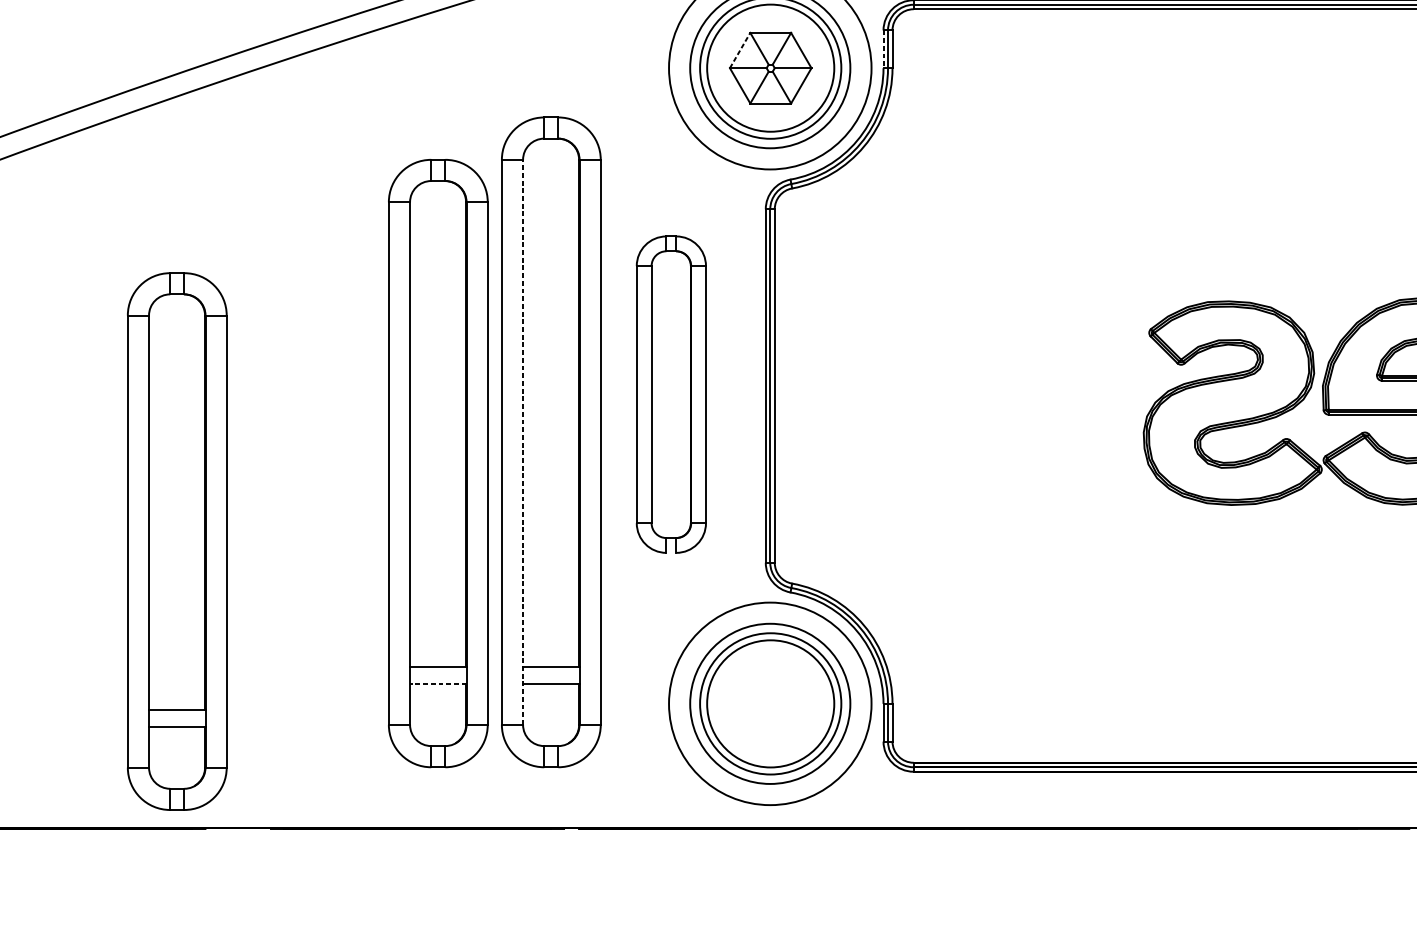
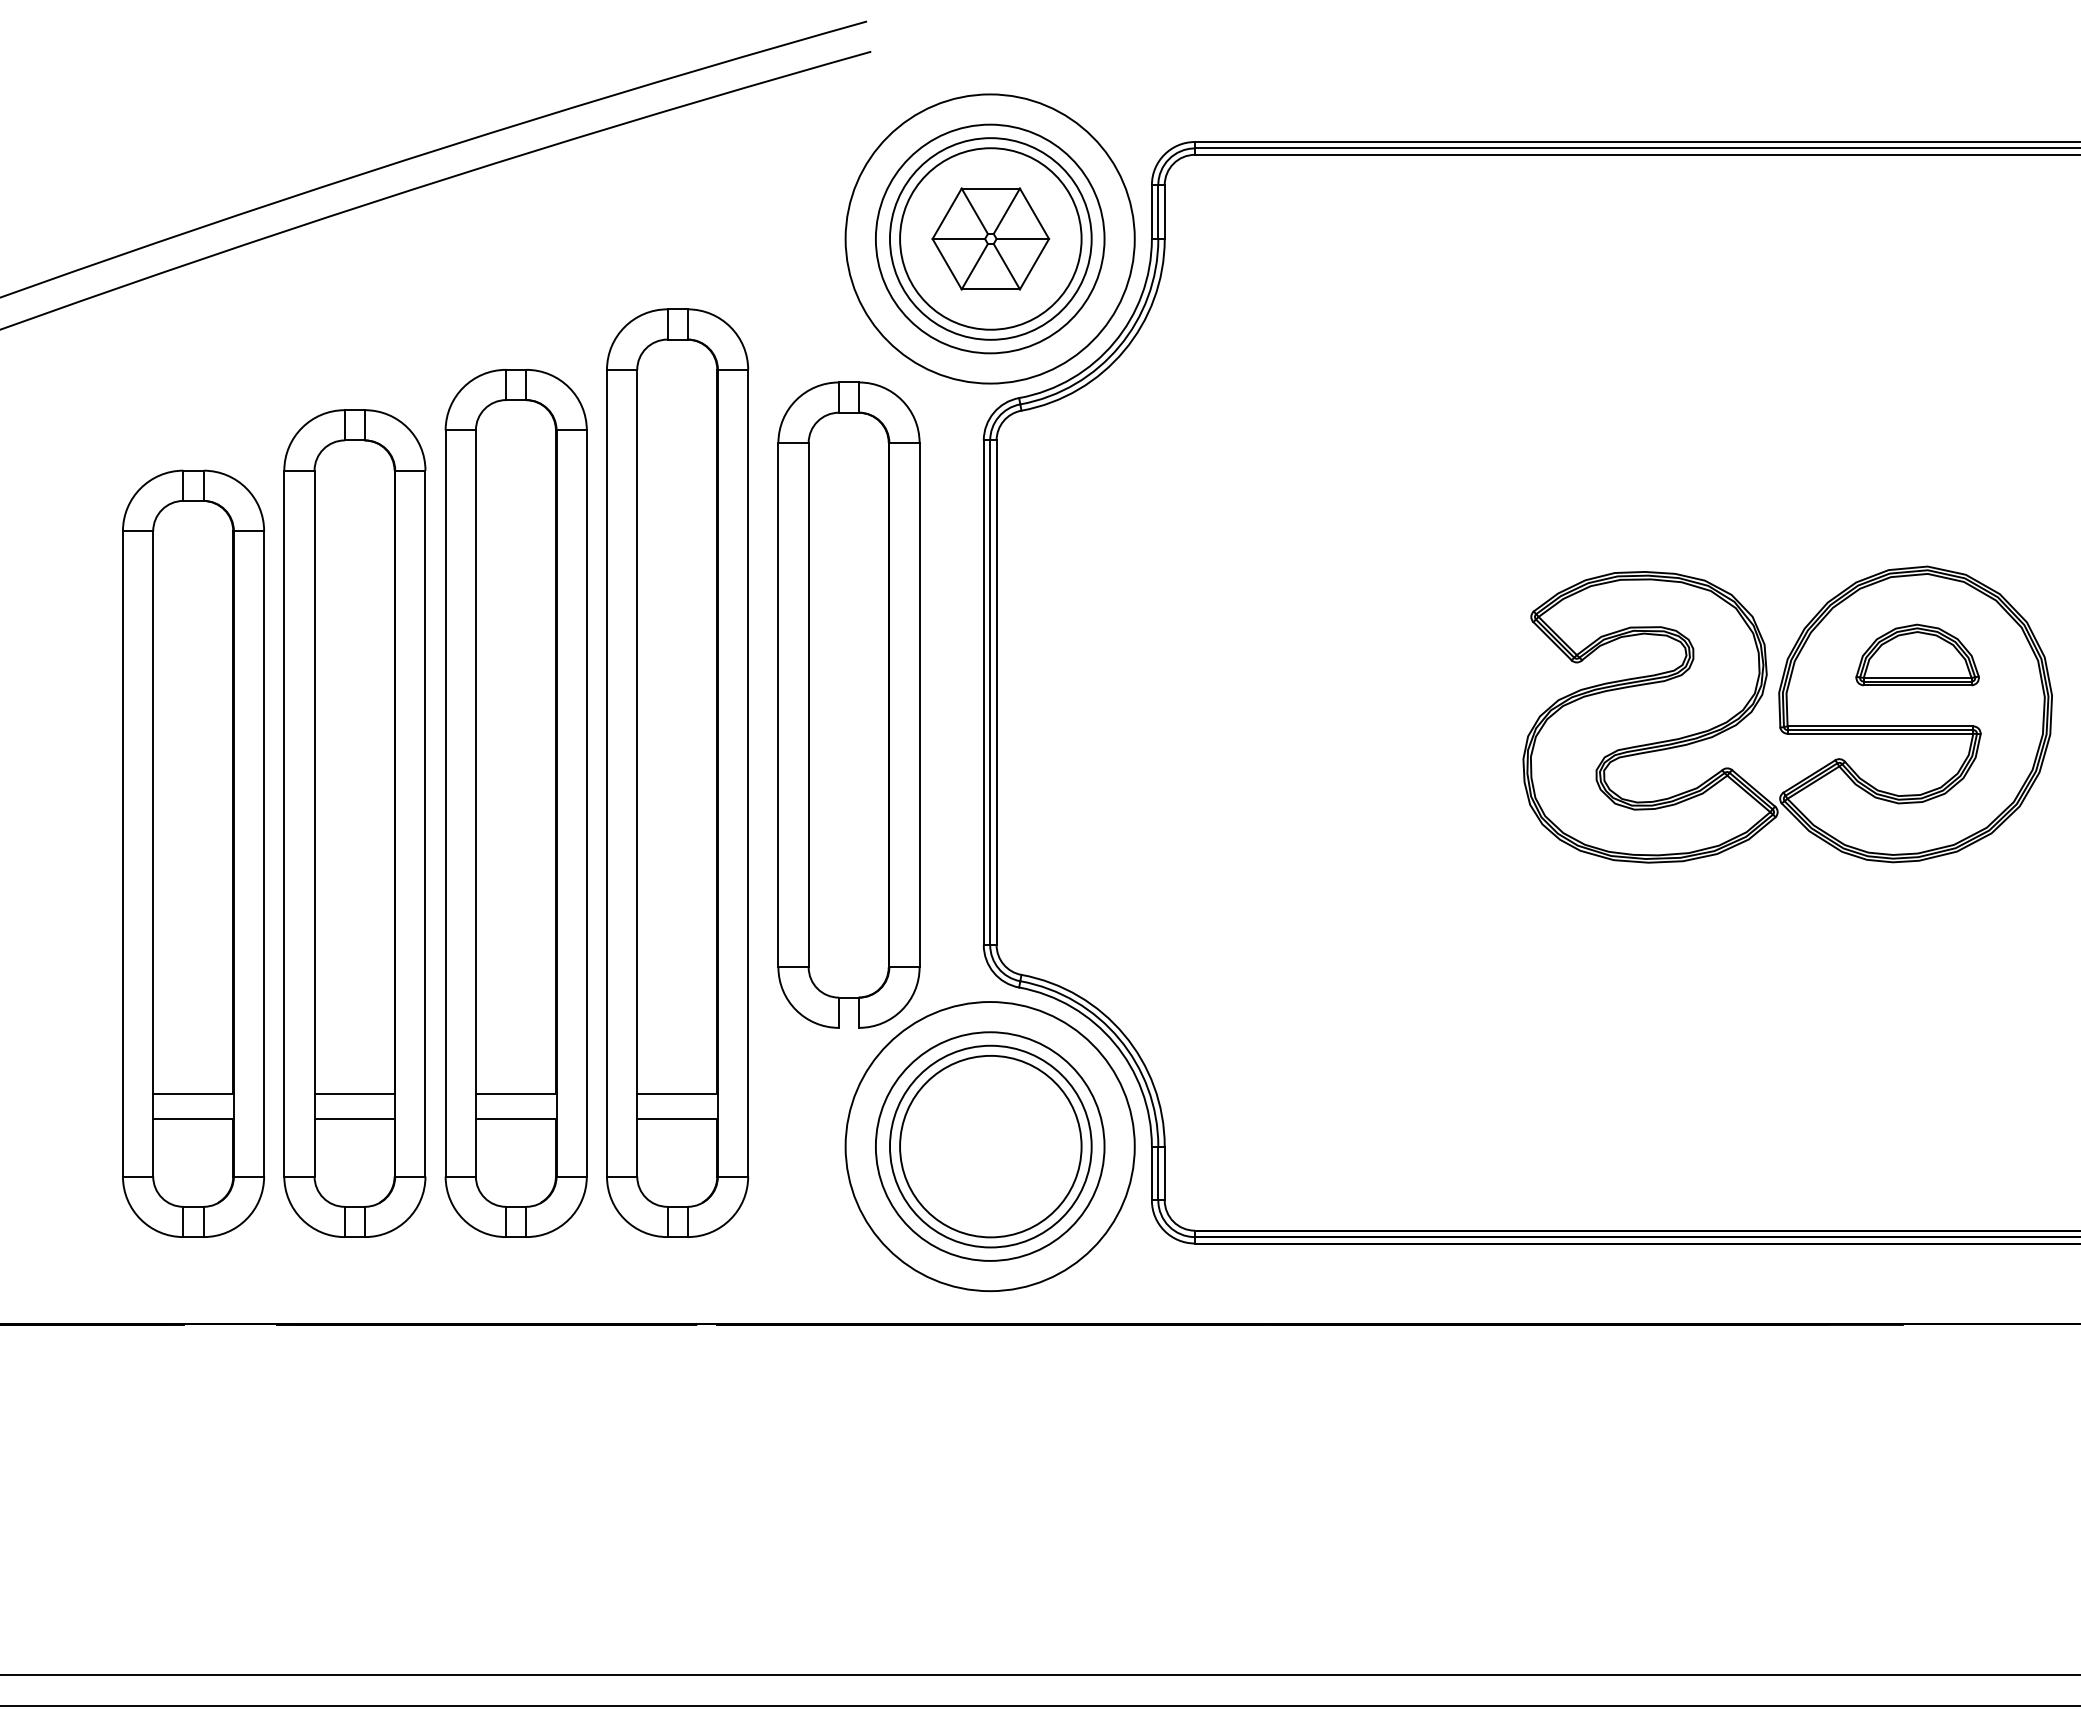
line: (883, 49) -> (1151, 212), dashed -> solid
line: (740, 50) -> (947, 213), dashed -> solid
part: (671, 394) -> (848, 704), size x1.43
line: (523, 441) -> (637, 772), dashed -> solid
part: (325, 477) -> (354, 823), added
part: (177, 541) -> (193, 853), moved
line: (437, 684) -> (515, 1118), dashed -> solid

